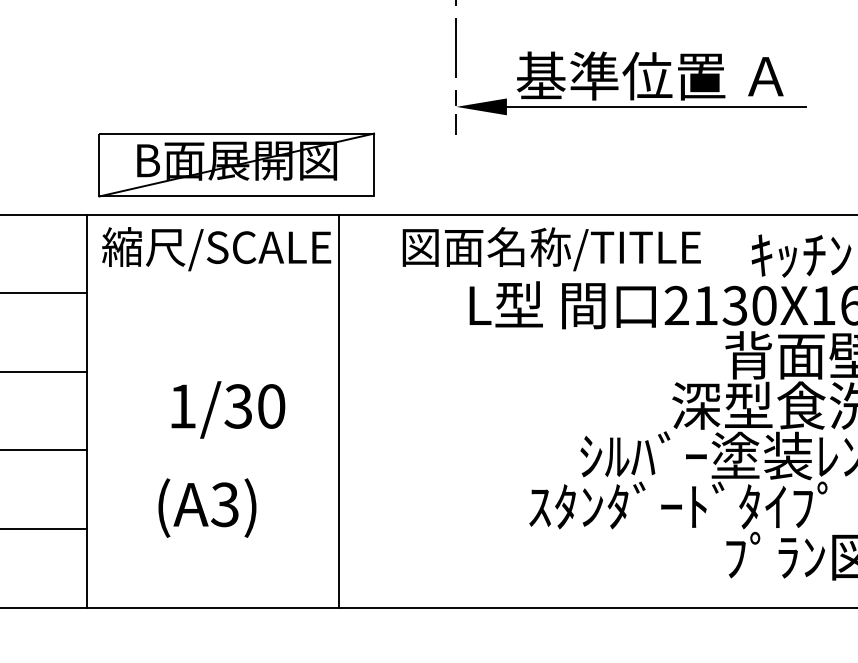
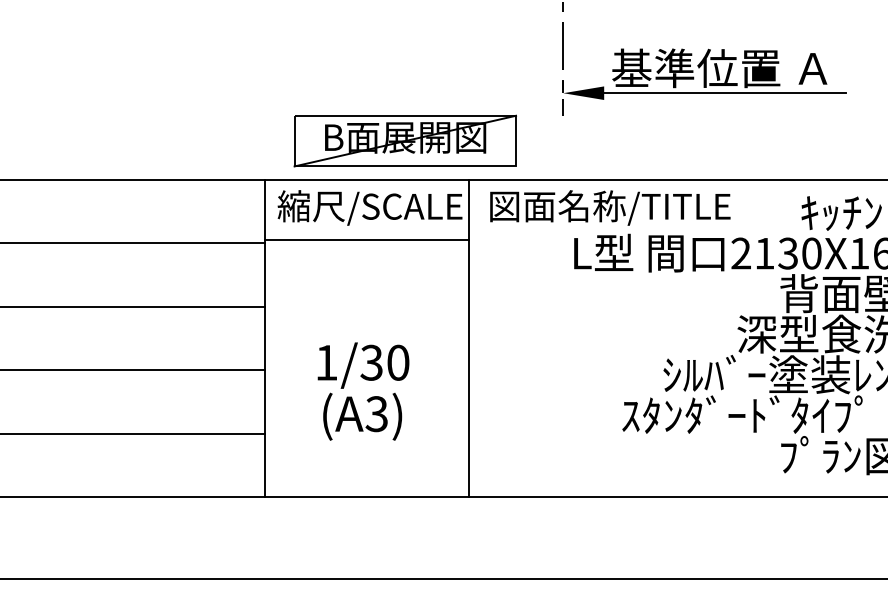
part: (235, 164) -> (404, 140), moved
text: (551, 248) -> (610, 207), moved
line: (212, 289) -> (366, 240), added
text: (228, 409) -> (363, 365), moved

